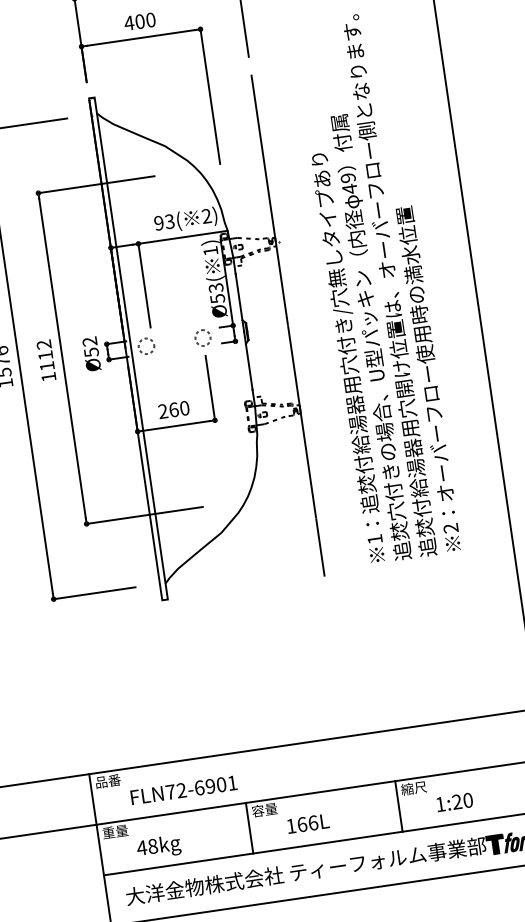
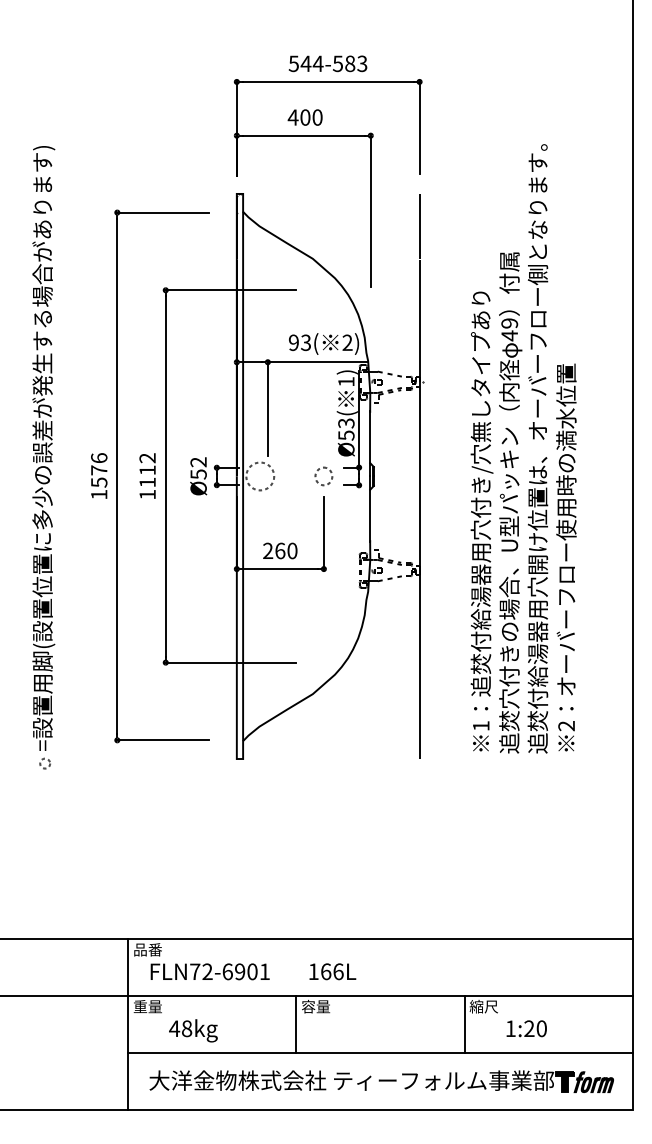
circle: (145, 346) -> (259, 476), size x1.6
text: (183, 790) -> (209, 971), moved
text: (307, 823) -> (332, 971), moved

